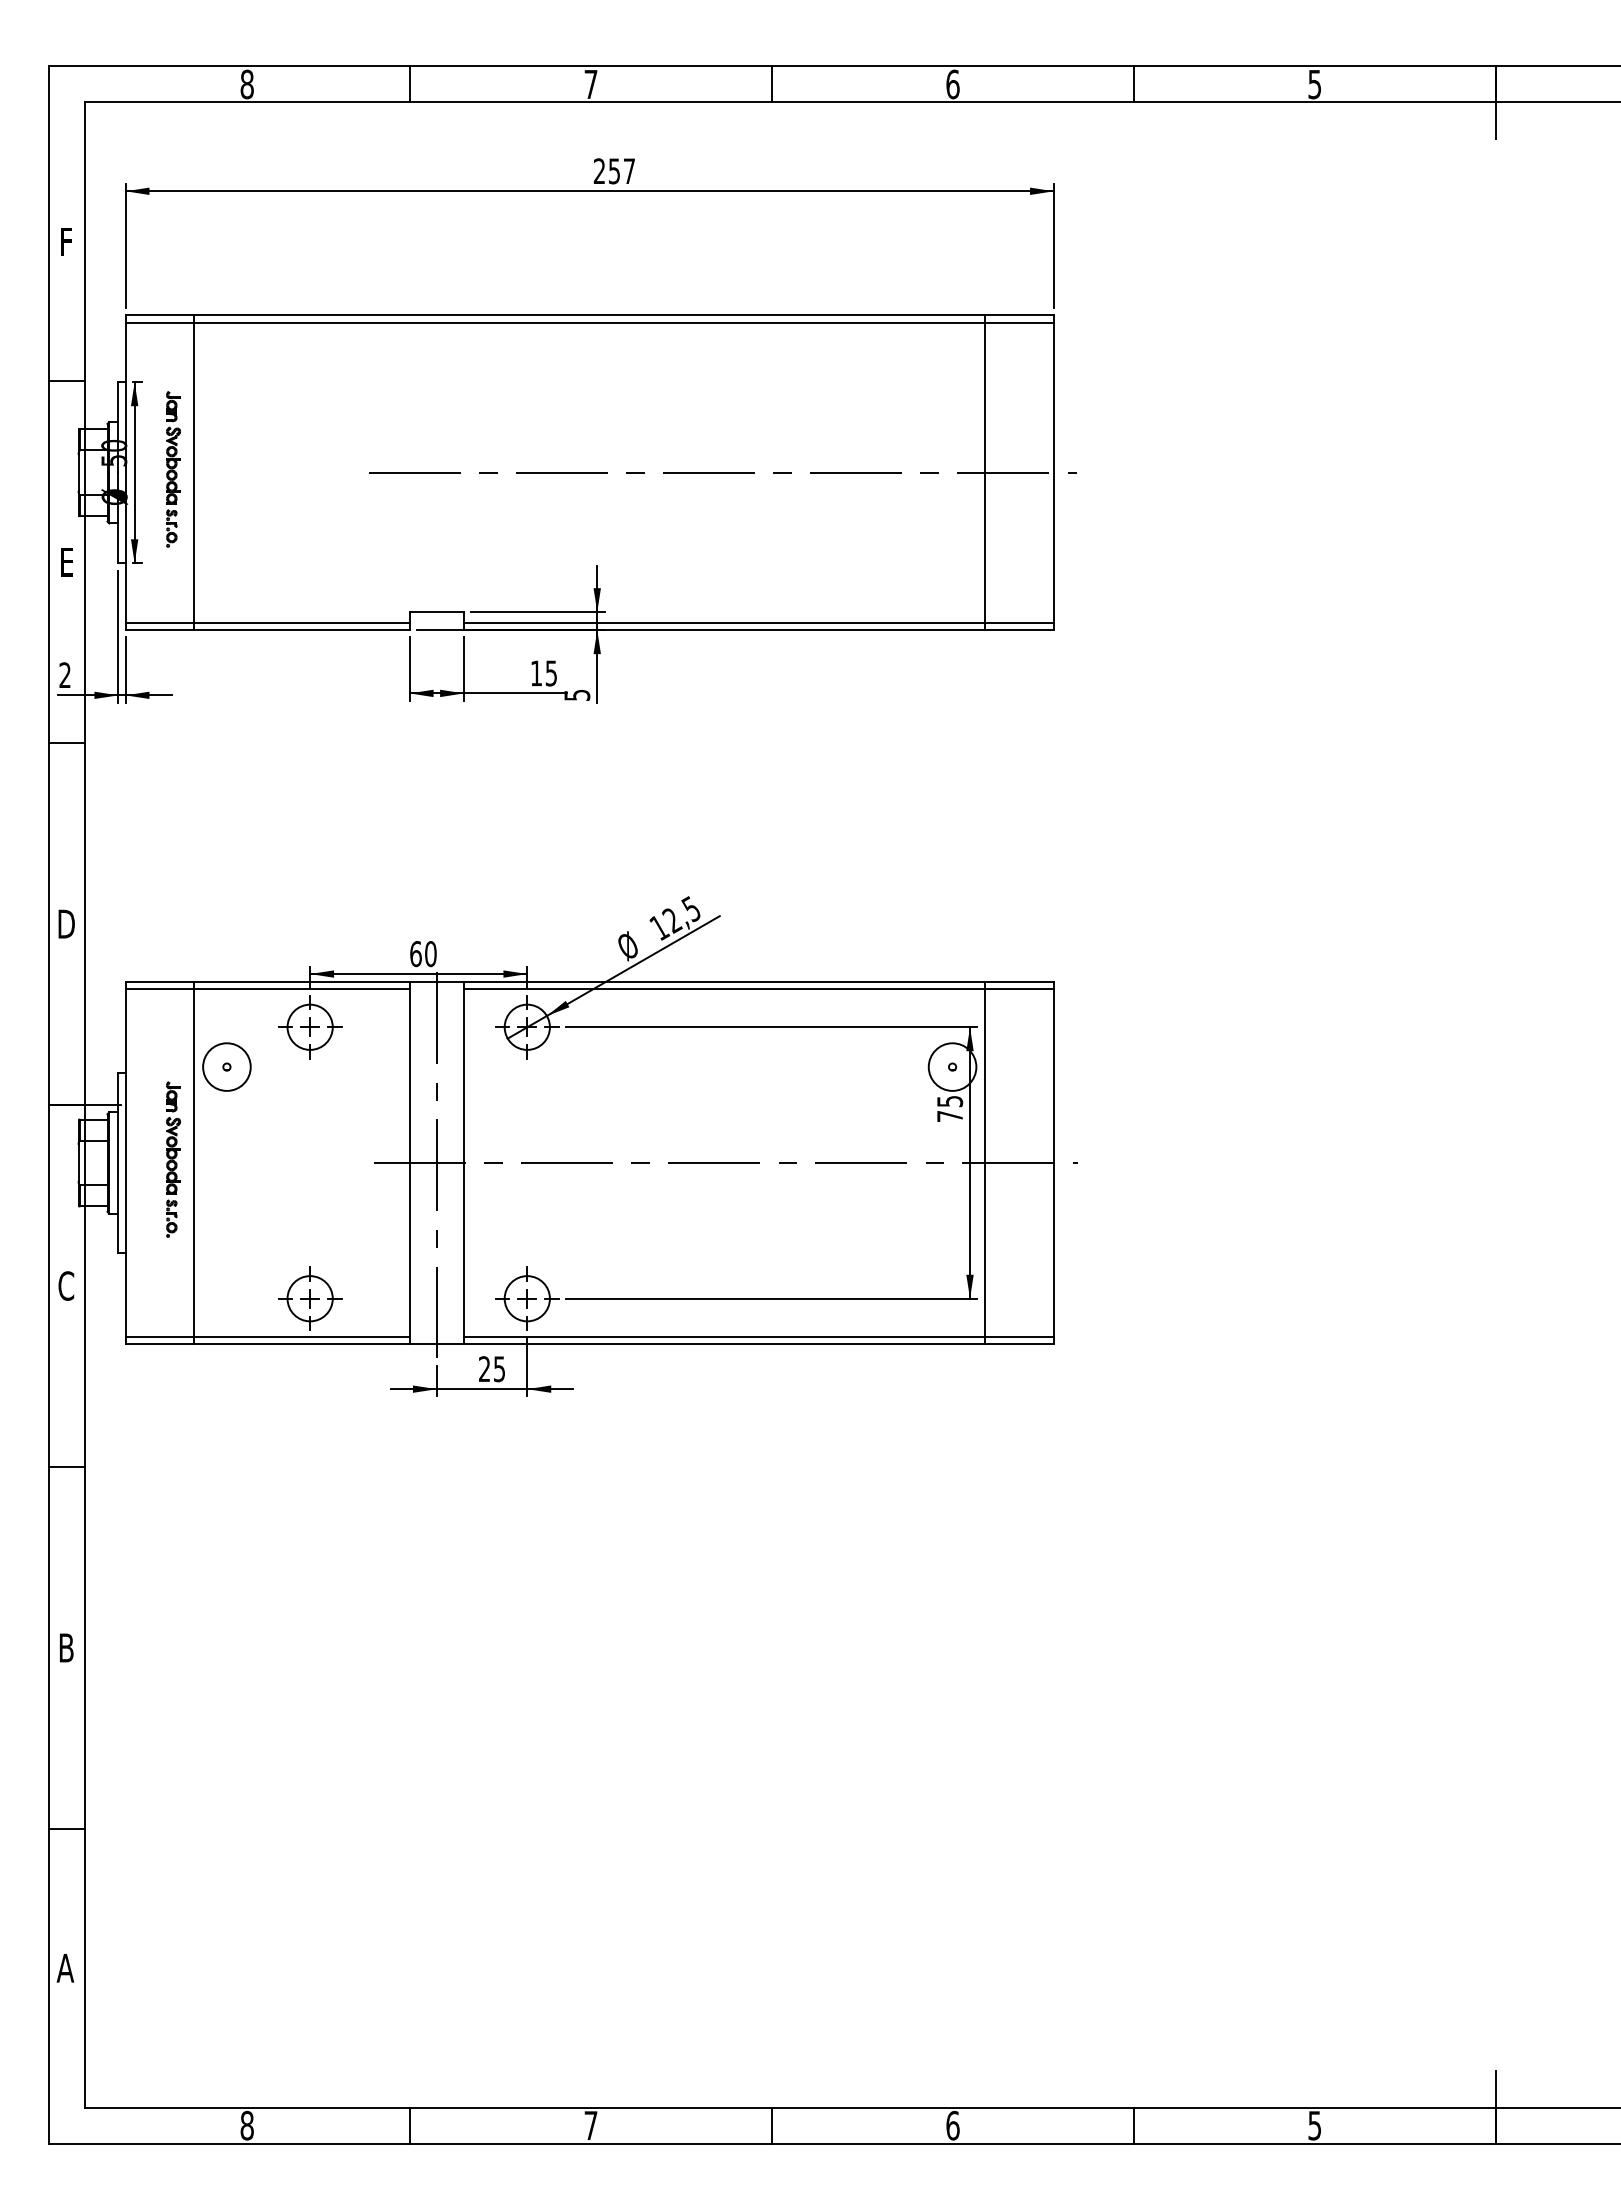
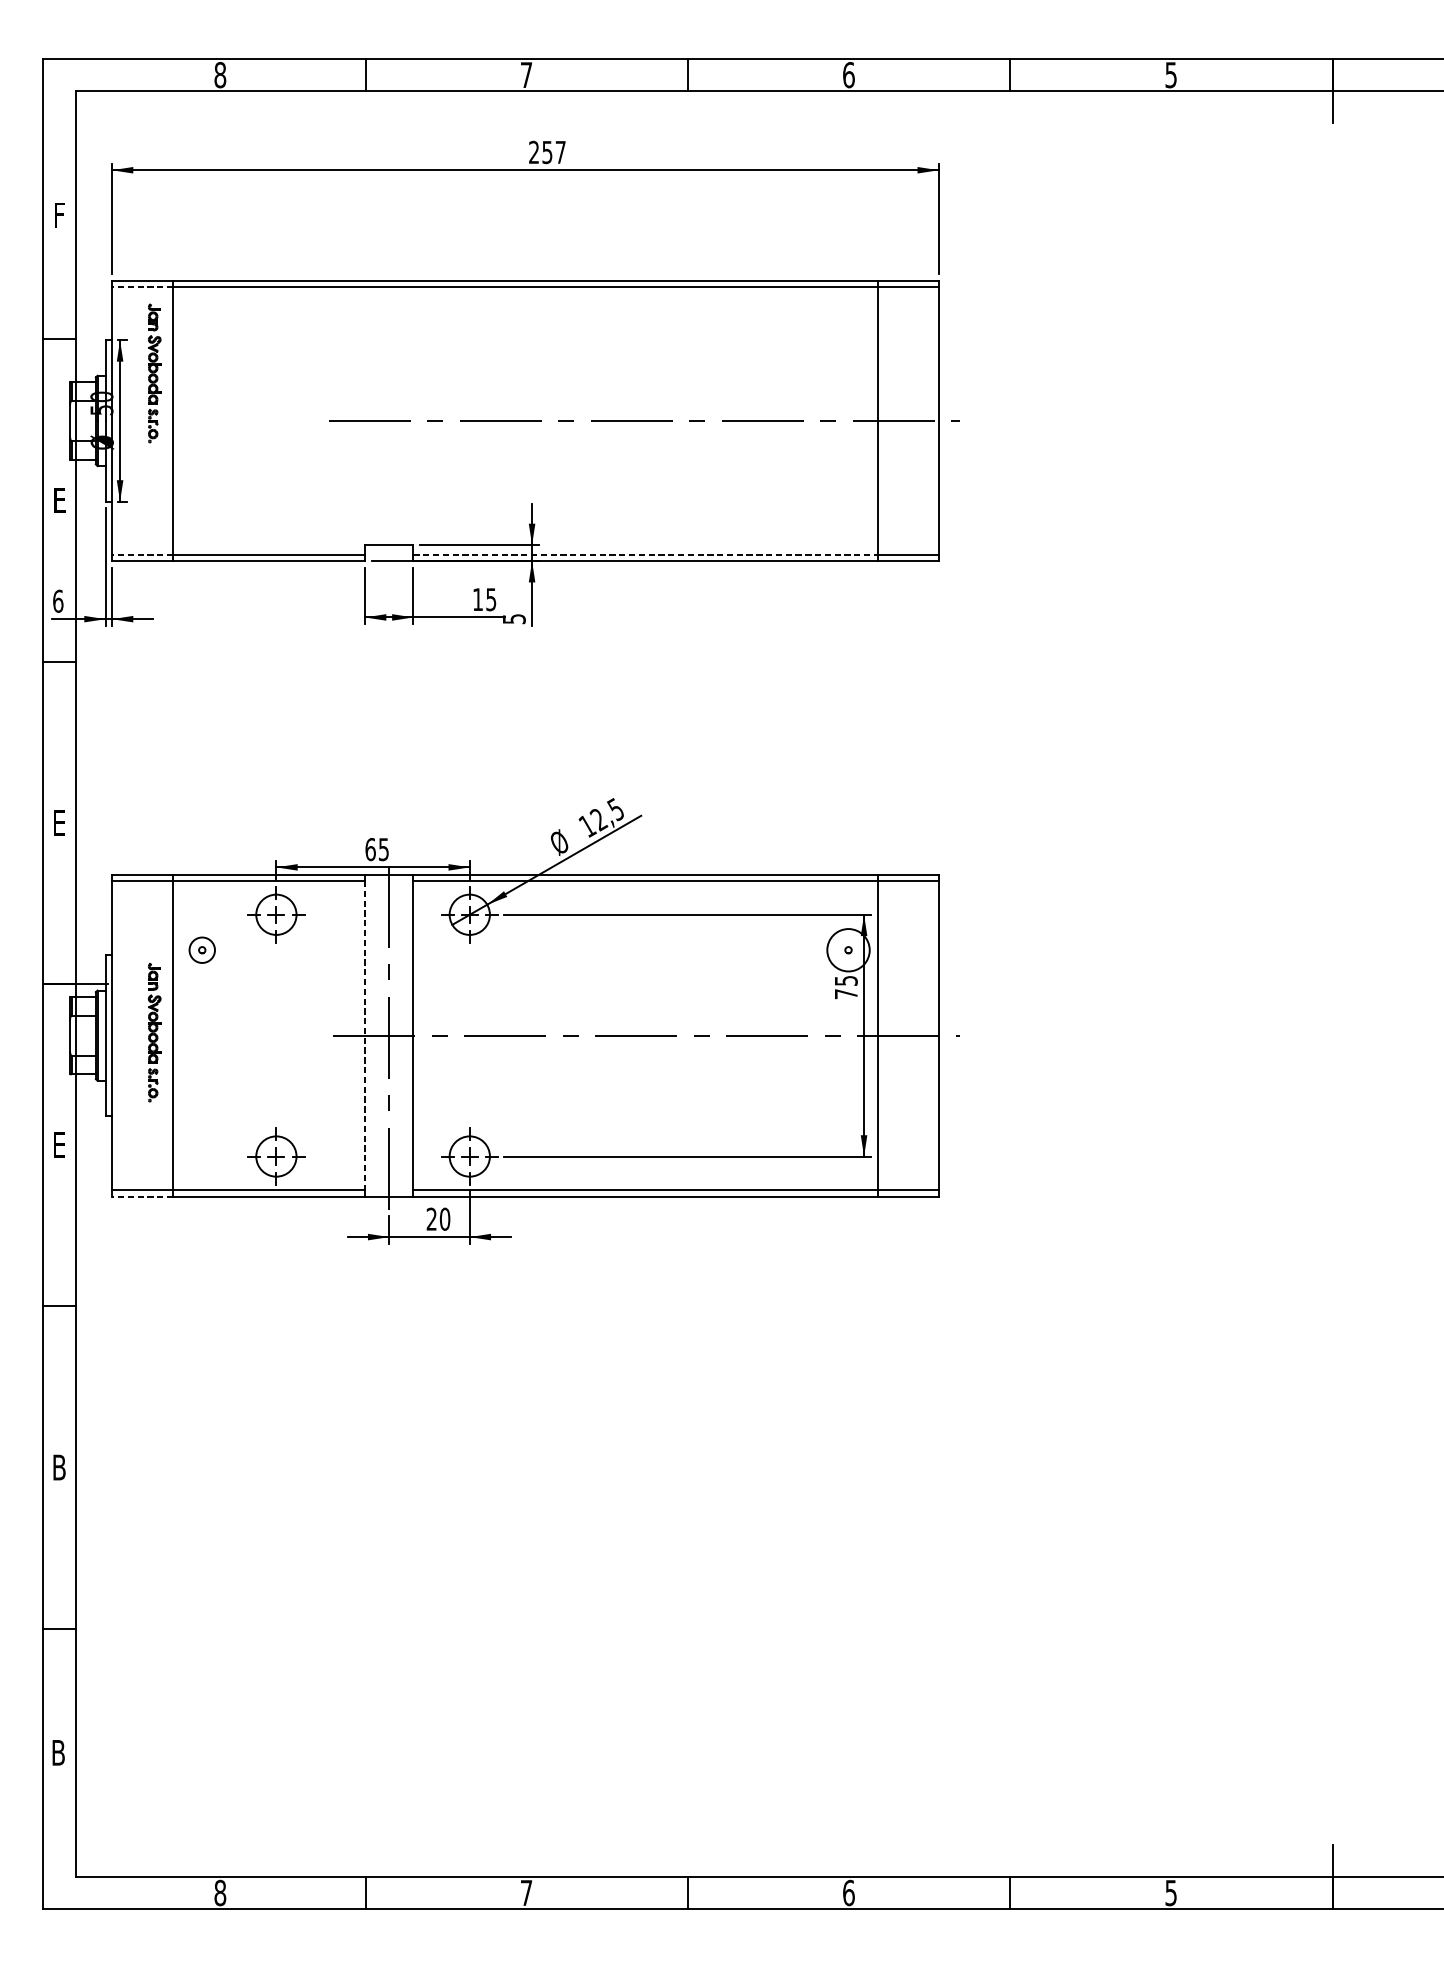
line: (159, 322) -> (142, 287), solid -> dashed
part: (173, 469) -> (154, 373), moved
line: (159, 622) -> (142, 554), solid -> dashed
line: (724, 622) -> (645, 554), solid -> dashed
text: (65, 675) -> (58, 601), 2 -> 6
text: (66, 923) -> (59, 822), D -> E
text: (430, 954) -> (383, 849), 60 -> 65
circle: (226, 1066) -> (201, 949), size x0.6
line: (409, 1163) -> (364, 1036), solid -> dashed
text: (66, 1285) -> (59, 1144), C -> E
line: (159, 1343) -> (142, 1196), solid -> dashed
text: (499, 1369) -> (445, 1219), 25 -> 20
text: (65, 1968) -> (58, 1753), A -> B

